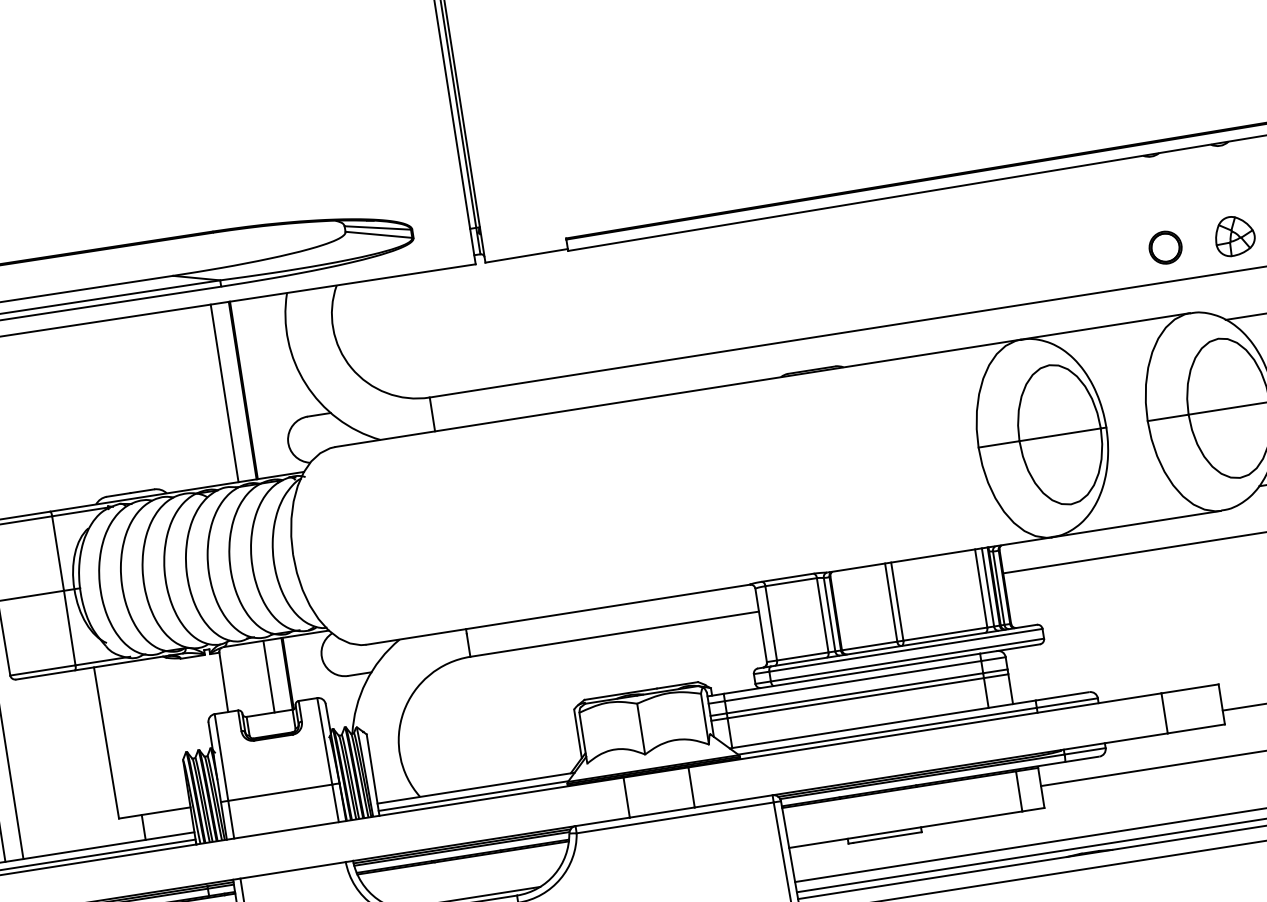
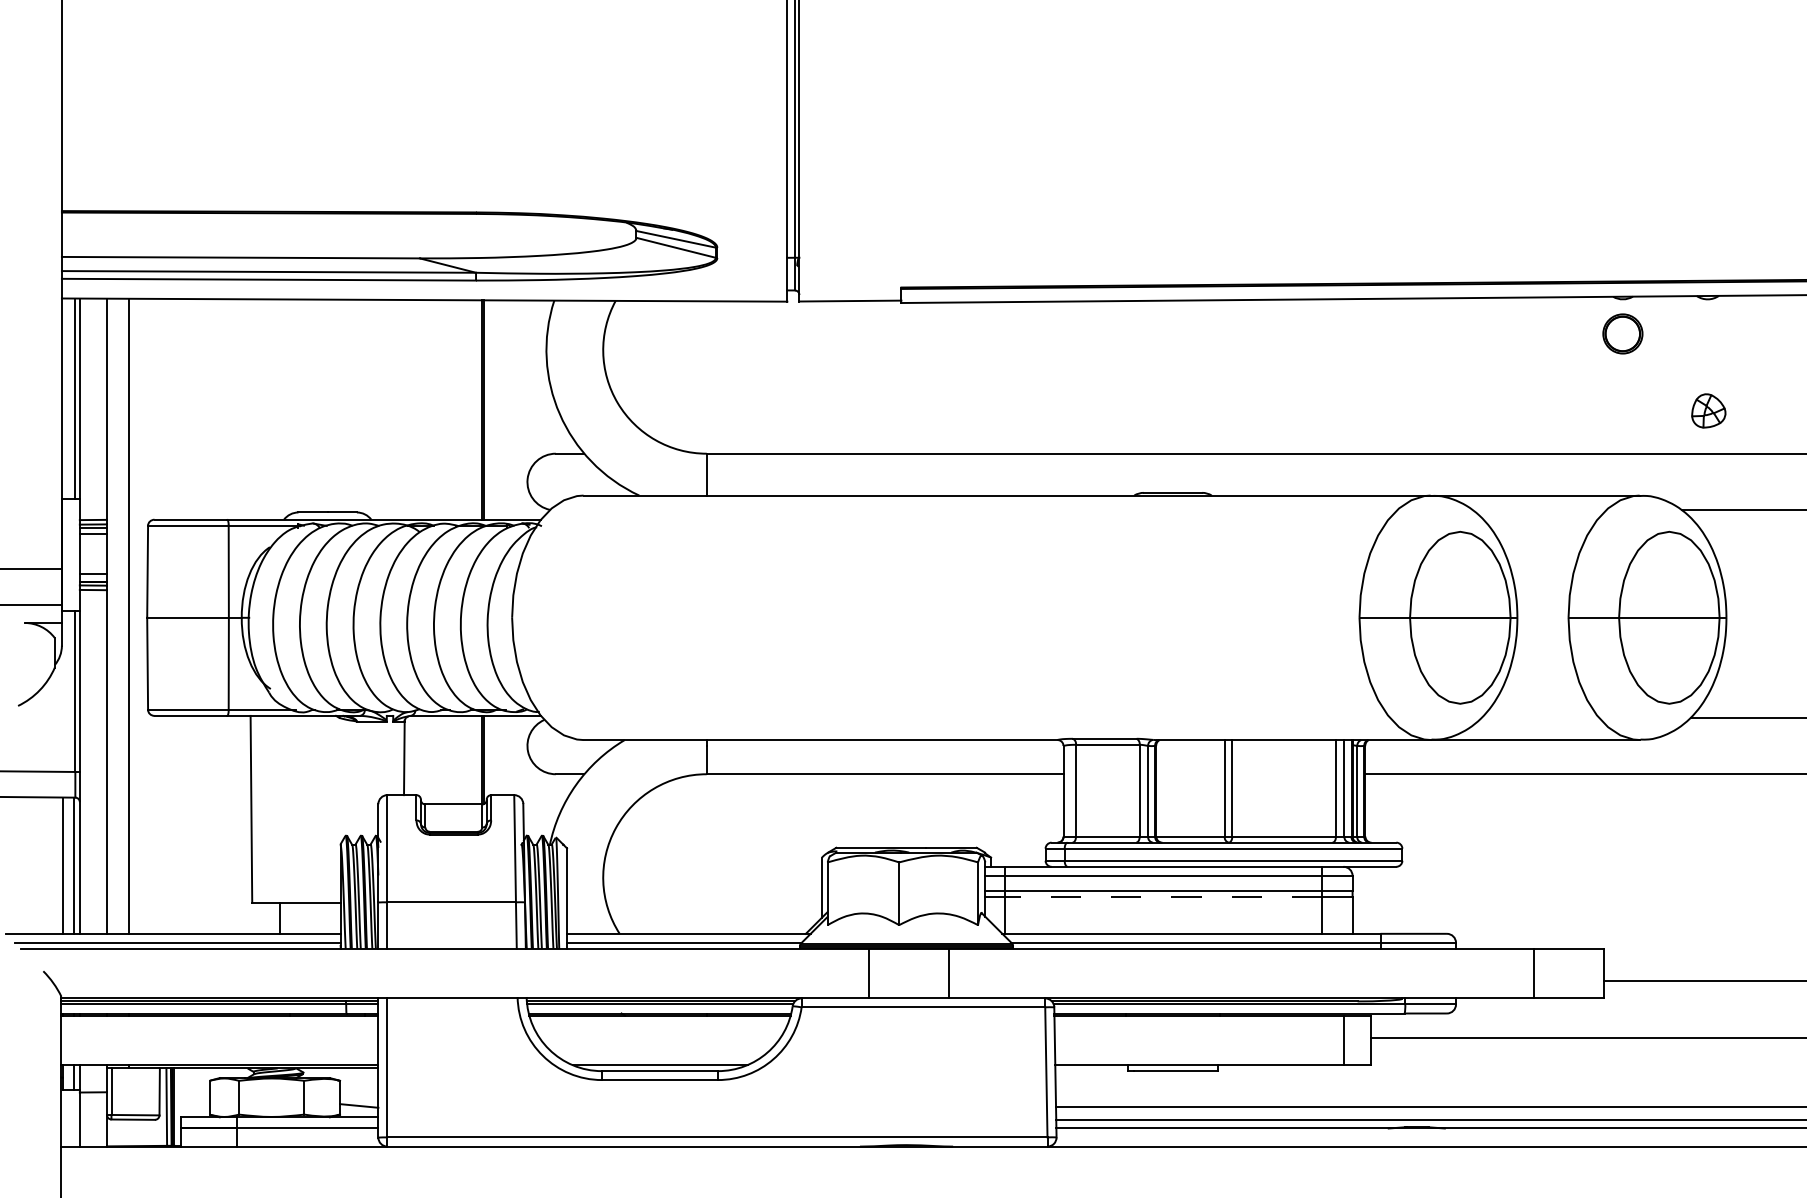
part: (1234, 235) -> (1708, 410), size x0.7
part: (1165, 247) -> (1622, 333), moved
line: (224, 392) -> (460, 409), removed
line: (269, 676) -> (460, 759), removed
line: (855, 698) -> (1163, 897), solid -> dashed

